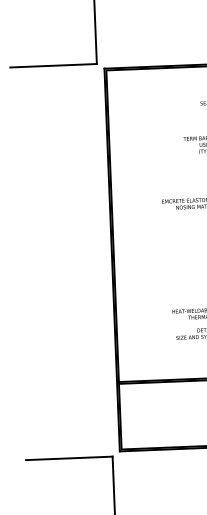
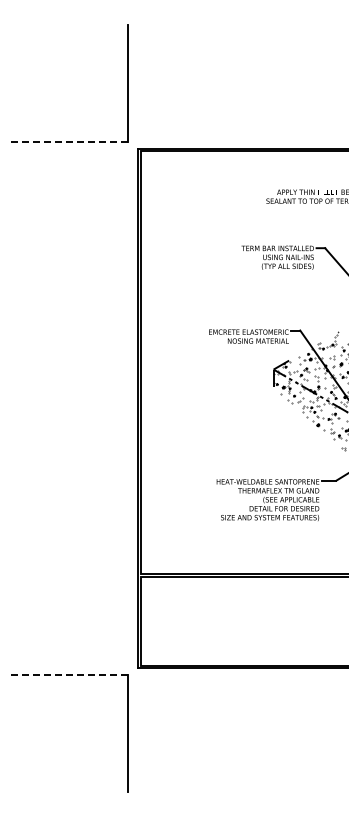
line: (53, 65) -> (69, 141), solid -> dashed
line: (69, 458) -> (69, 675), solid -> dashed

